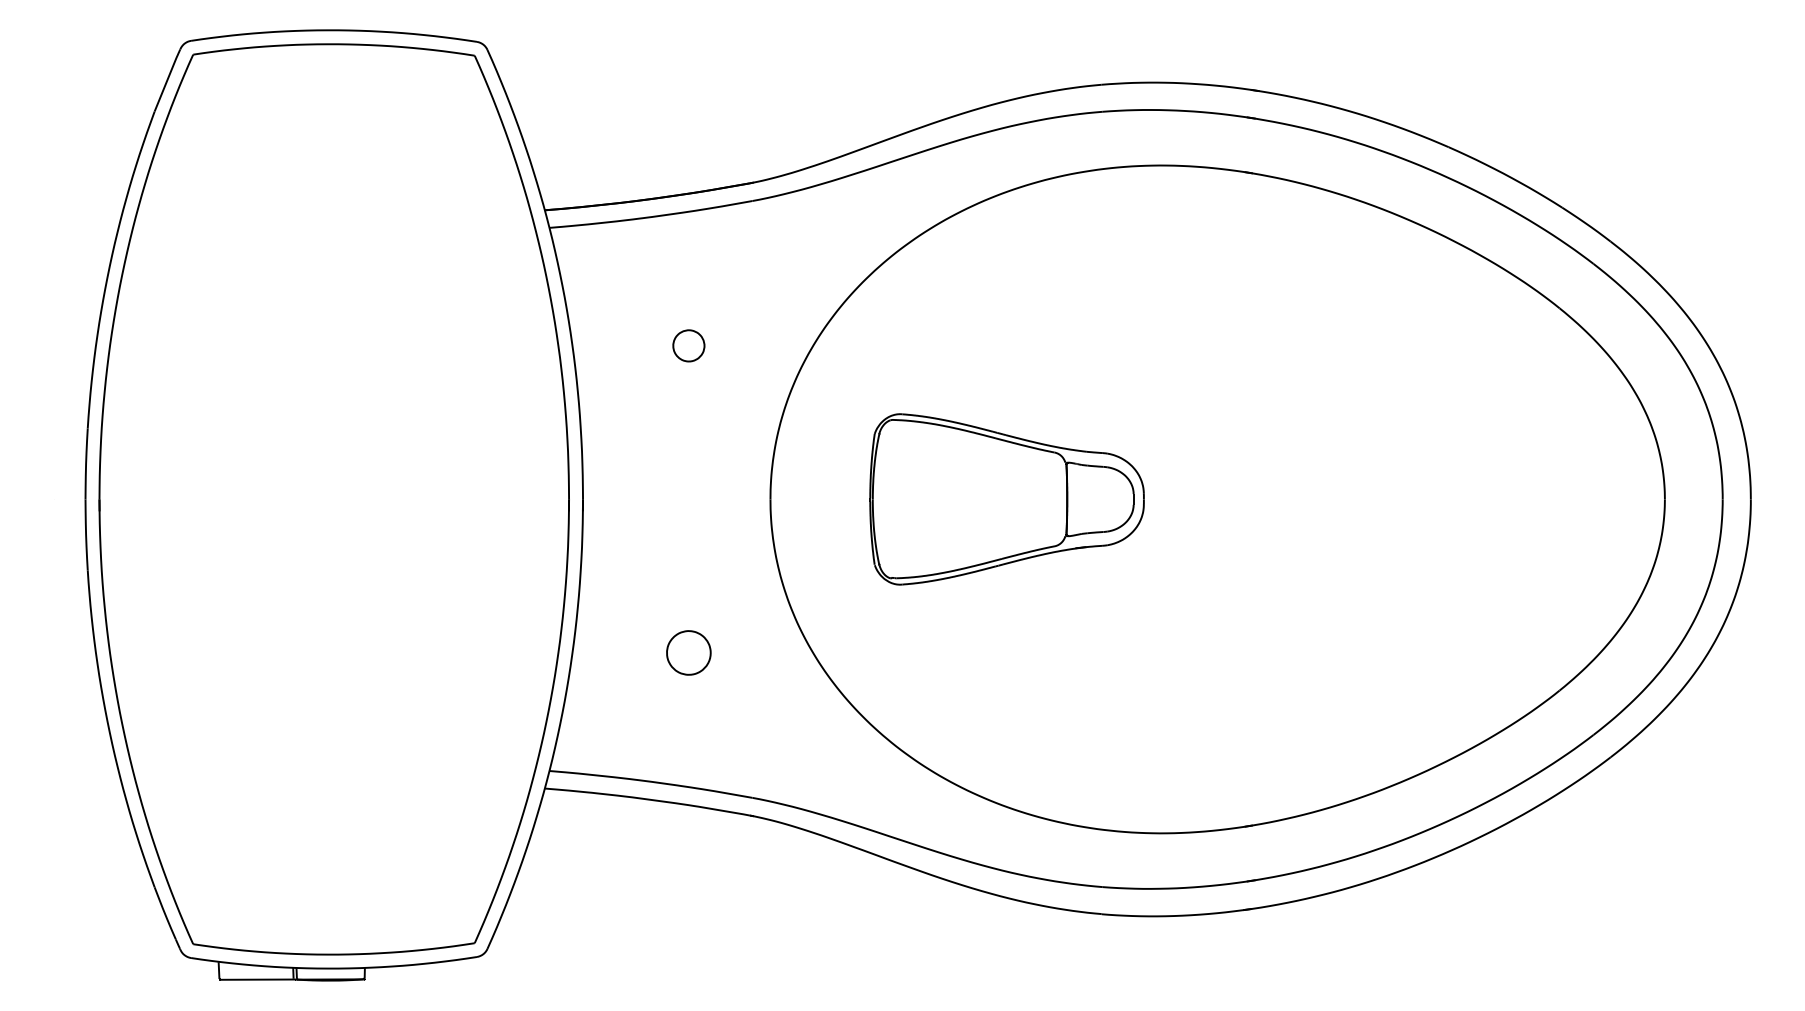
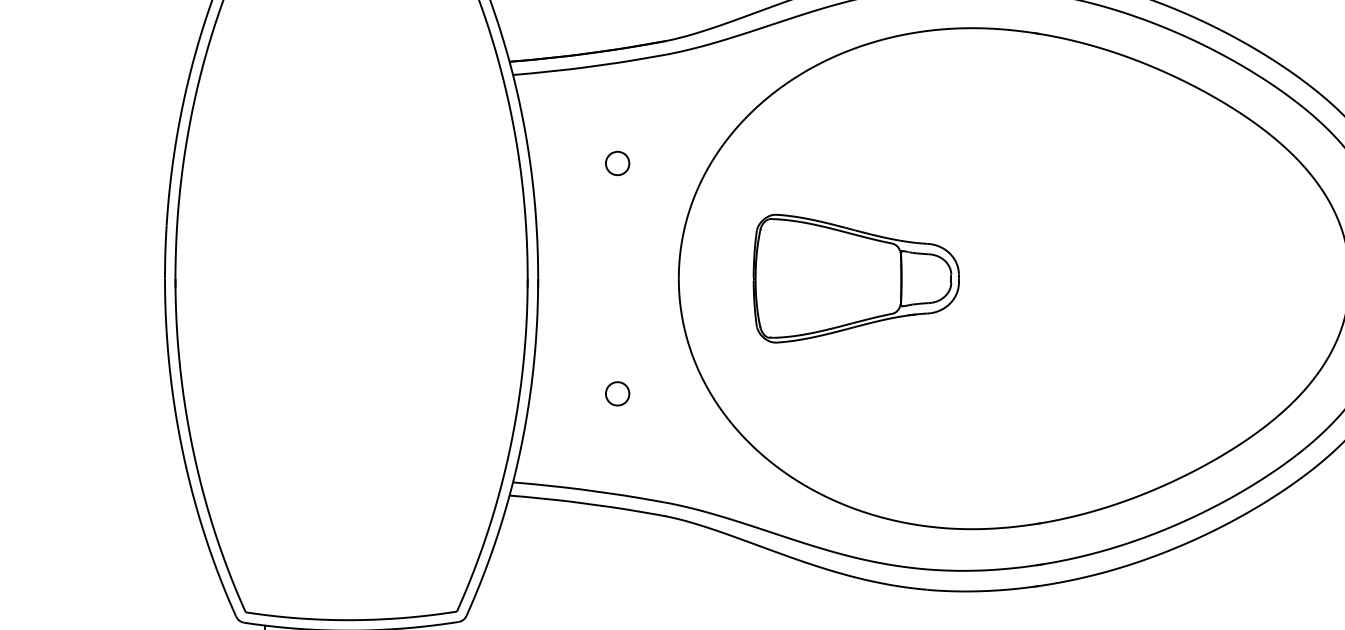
part: (688, 652) -> (617, 393), size x0.71

